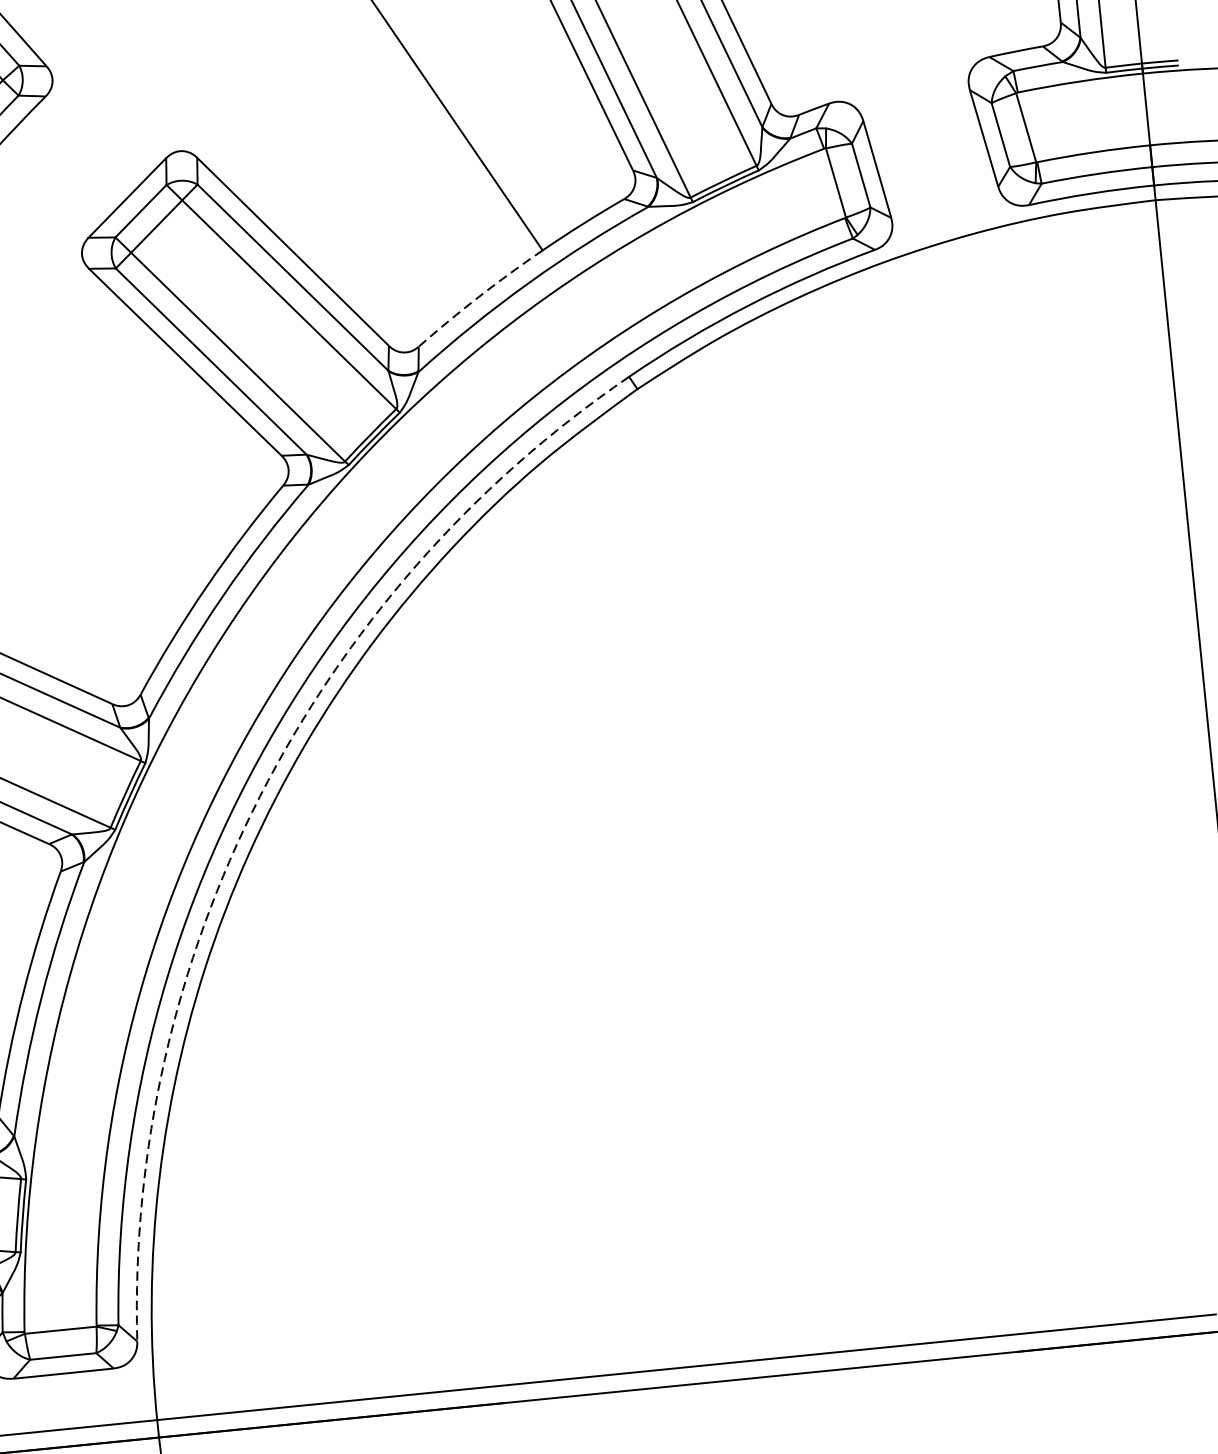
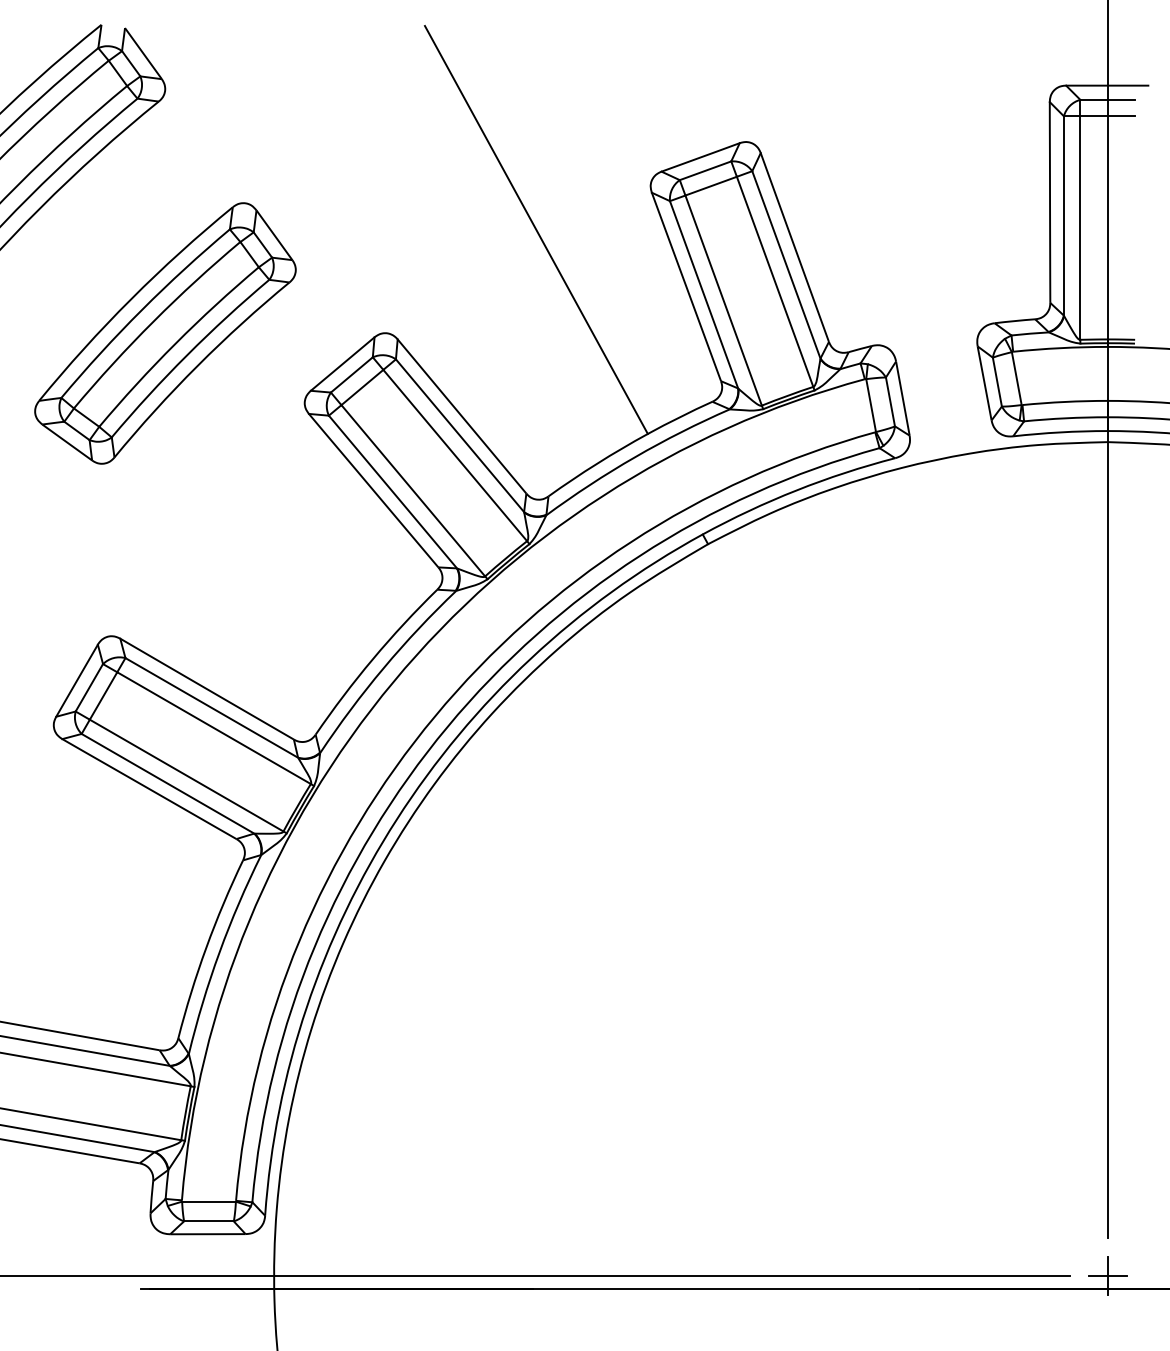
arc: (479, 296) -> (597, 463), dashed -> solid
arc: (259, 796) -> (396, 819), dashed -> solid

